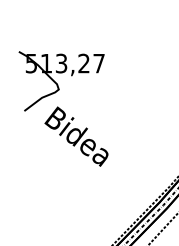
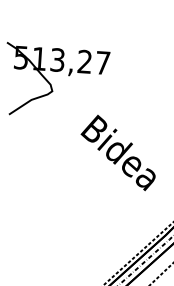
text: (76, 136) -> (118, 152), moved

